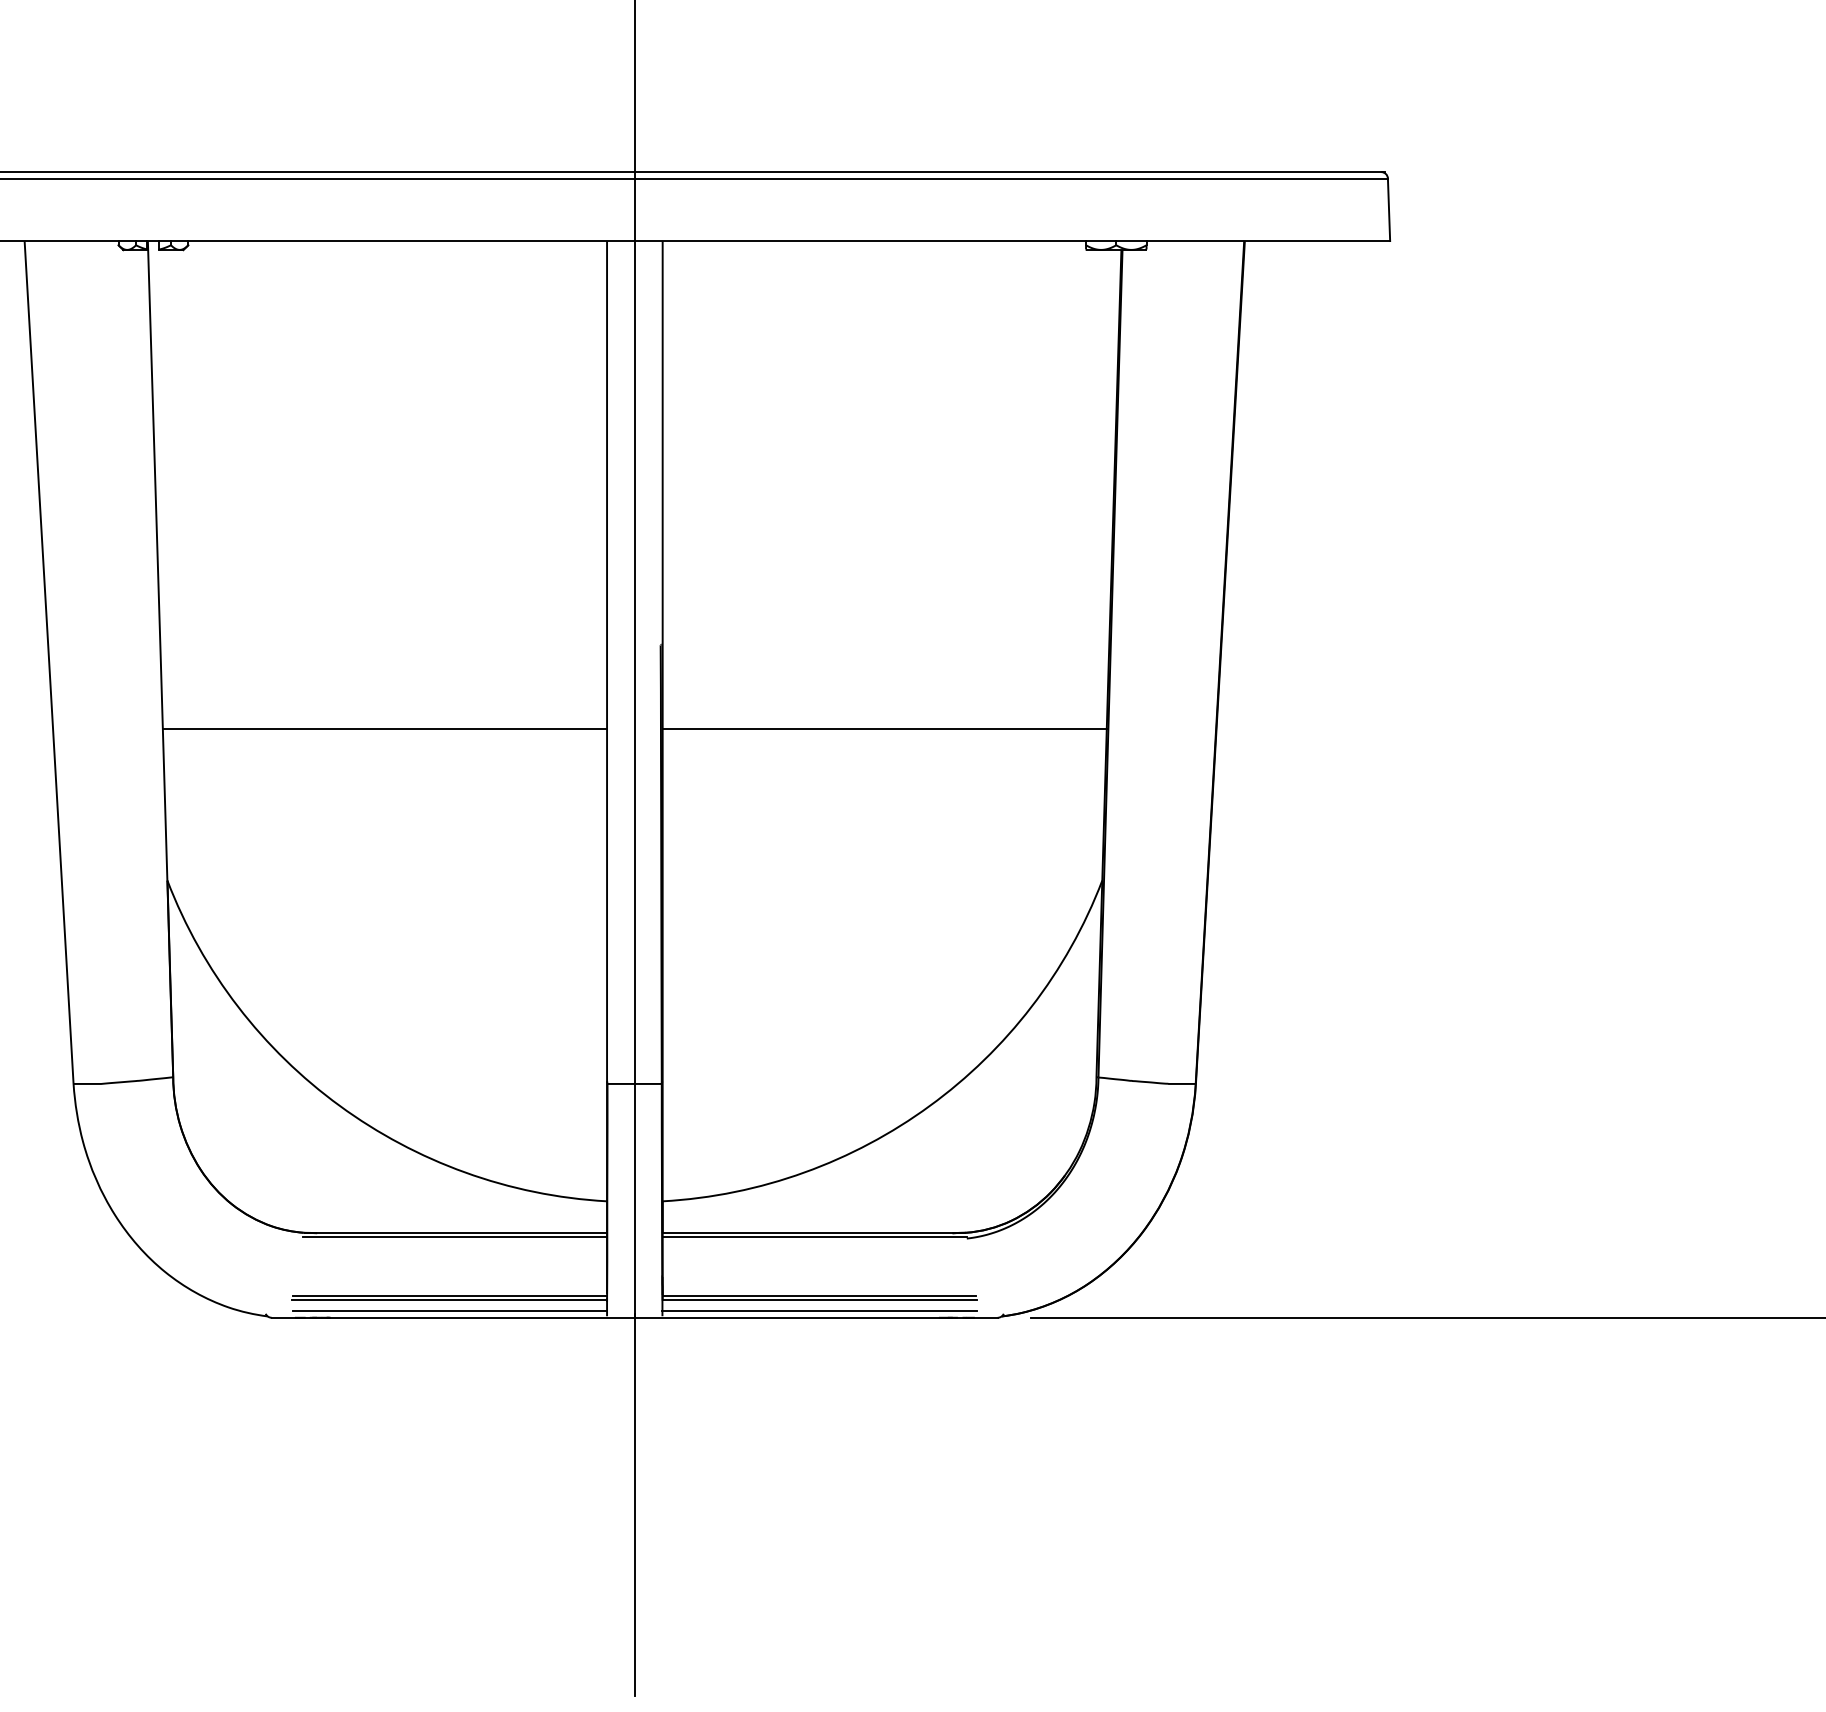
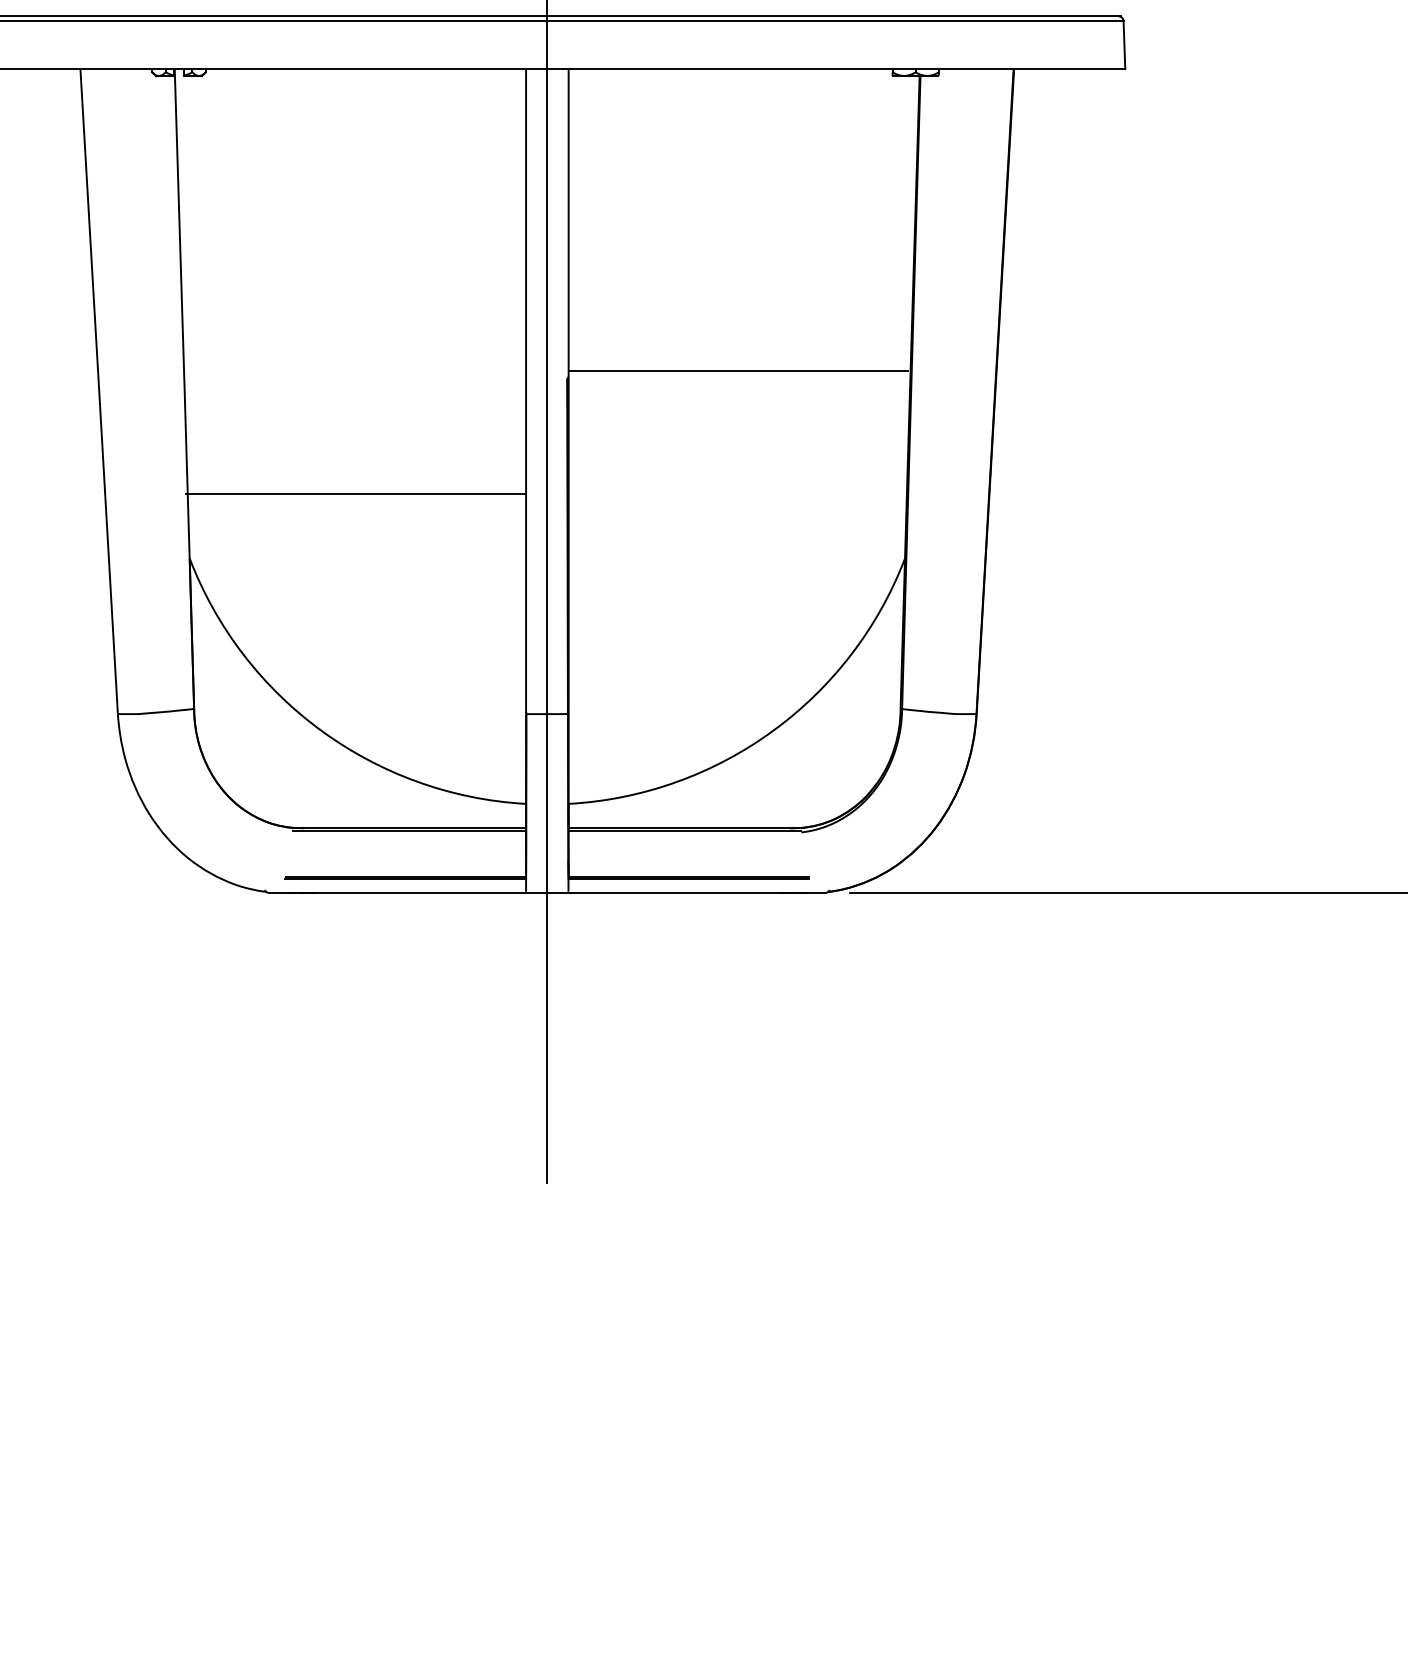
line: (385, 729) -> (356, 494), moved
line: (884, 729) -> (738, 371), moved
line: (449, 1311) -> (405, 888), removed
line: (819, 1311) -> (688, 888), removed

